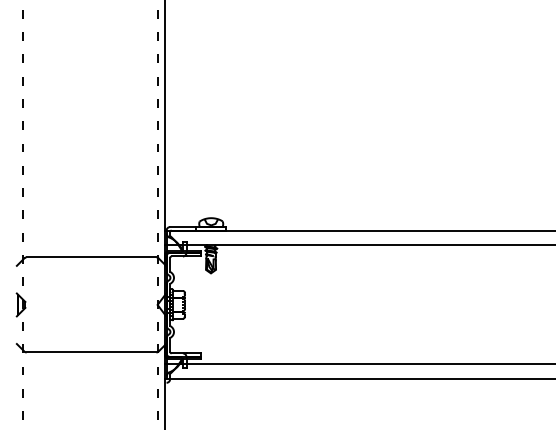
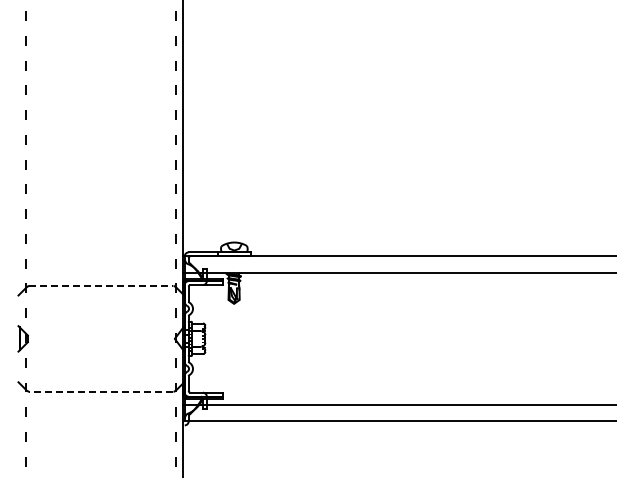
line: (91, 257) -> (101, 286), solid -> dashed
line: (90, 352) -> (100, 391), solid -> dashed

